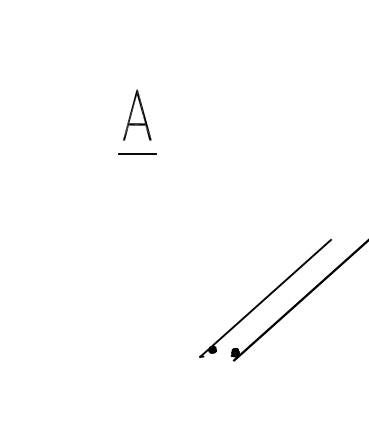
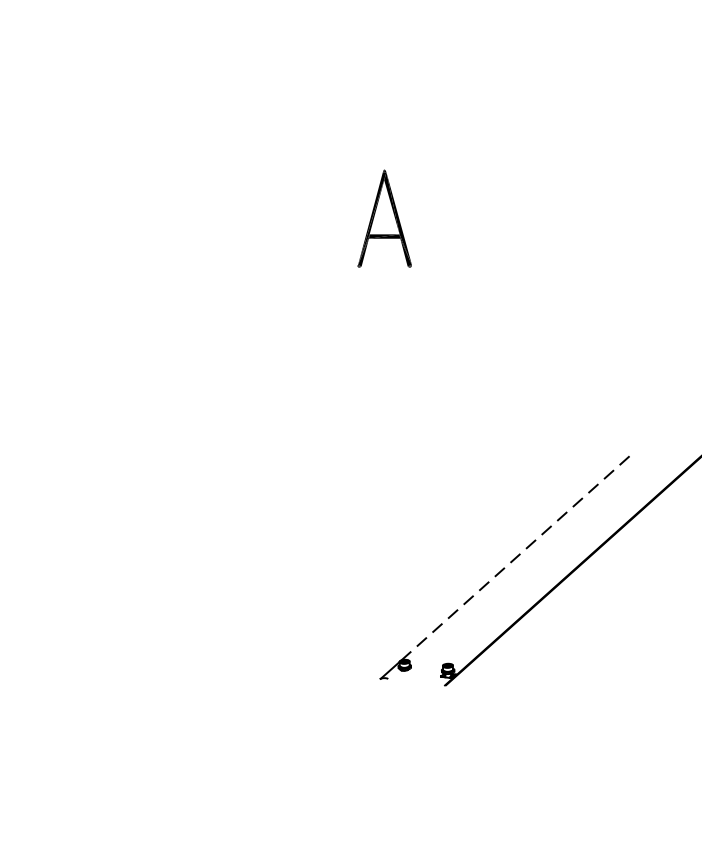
part: (137, 114) -> (385, 217), moved
line: (137, 154) -> (261, 293), removed
line: (271, 293) -> (516, 558), solid -> dashed

